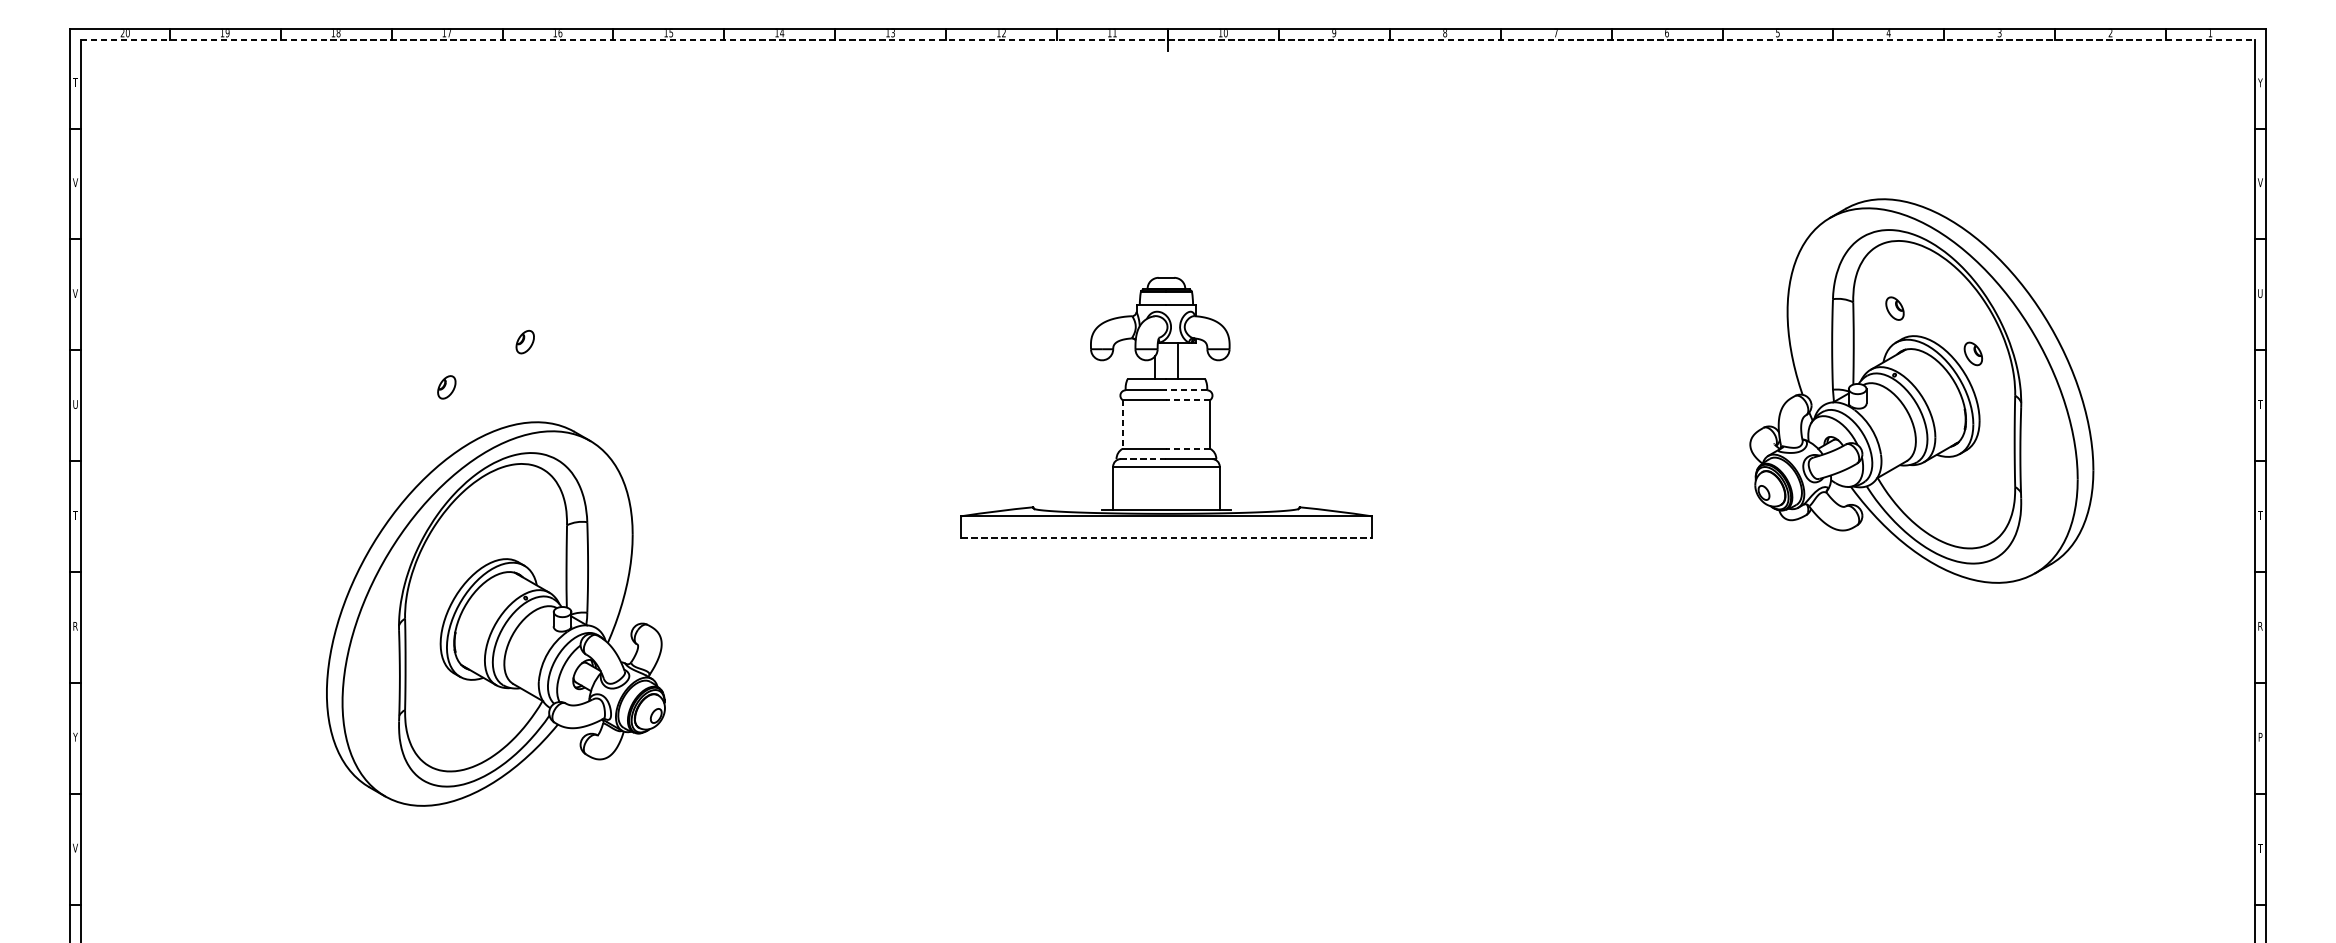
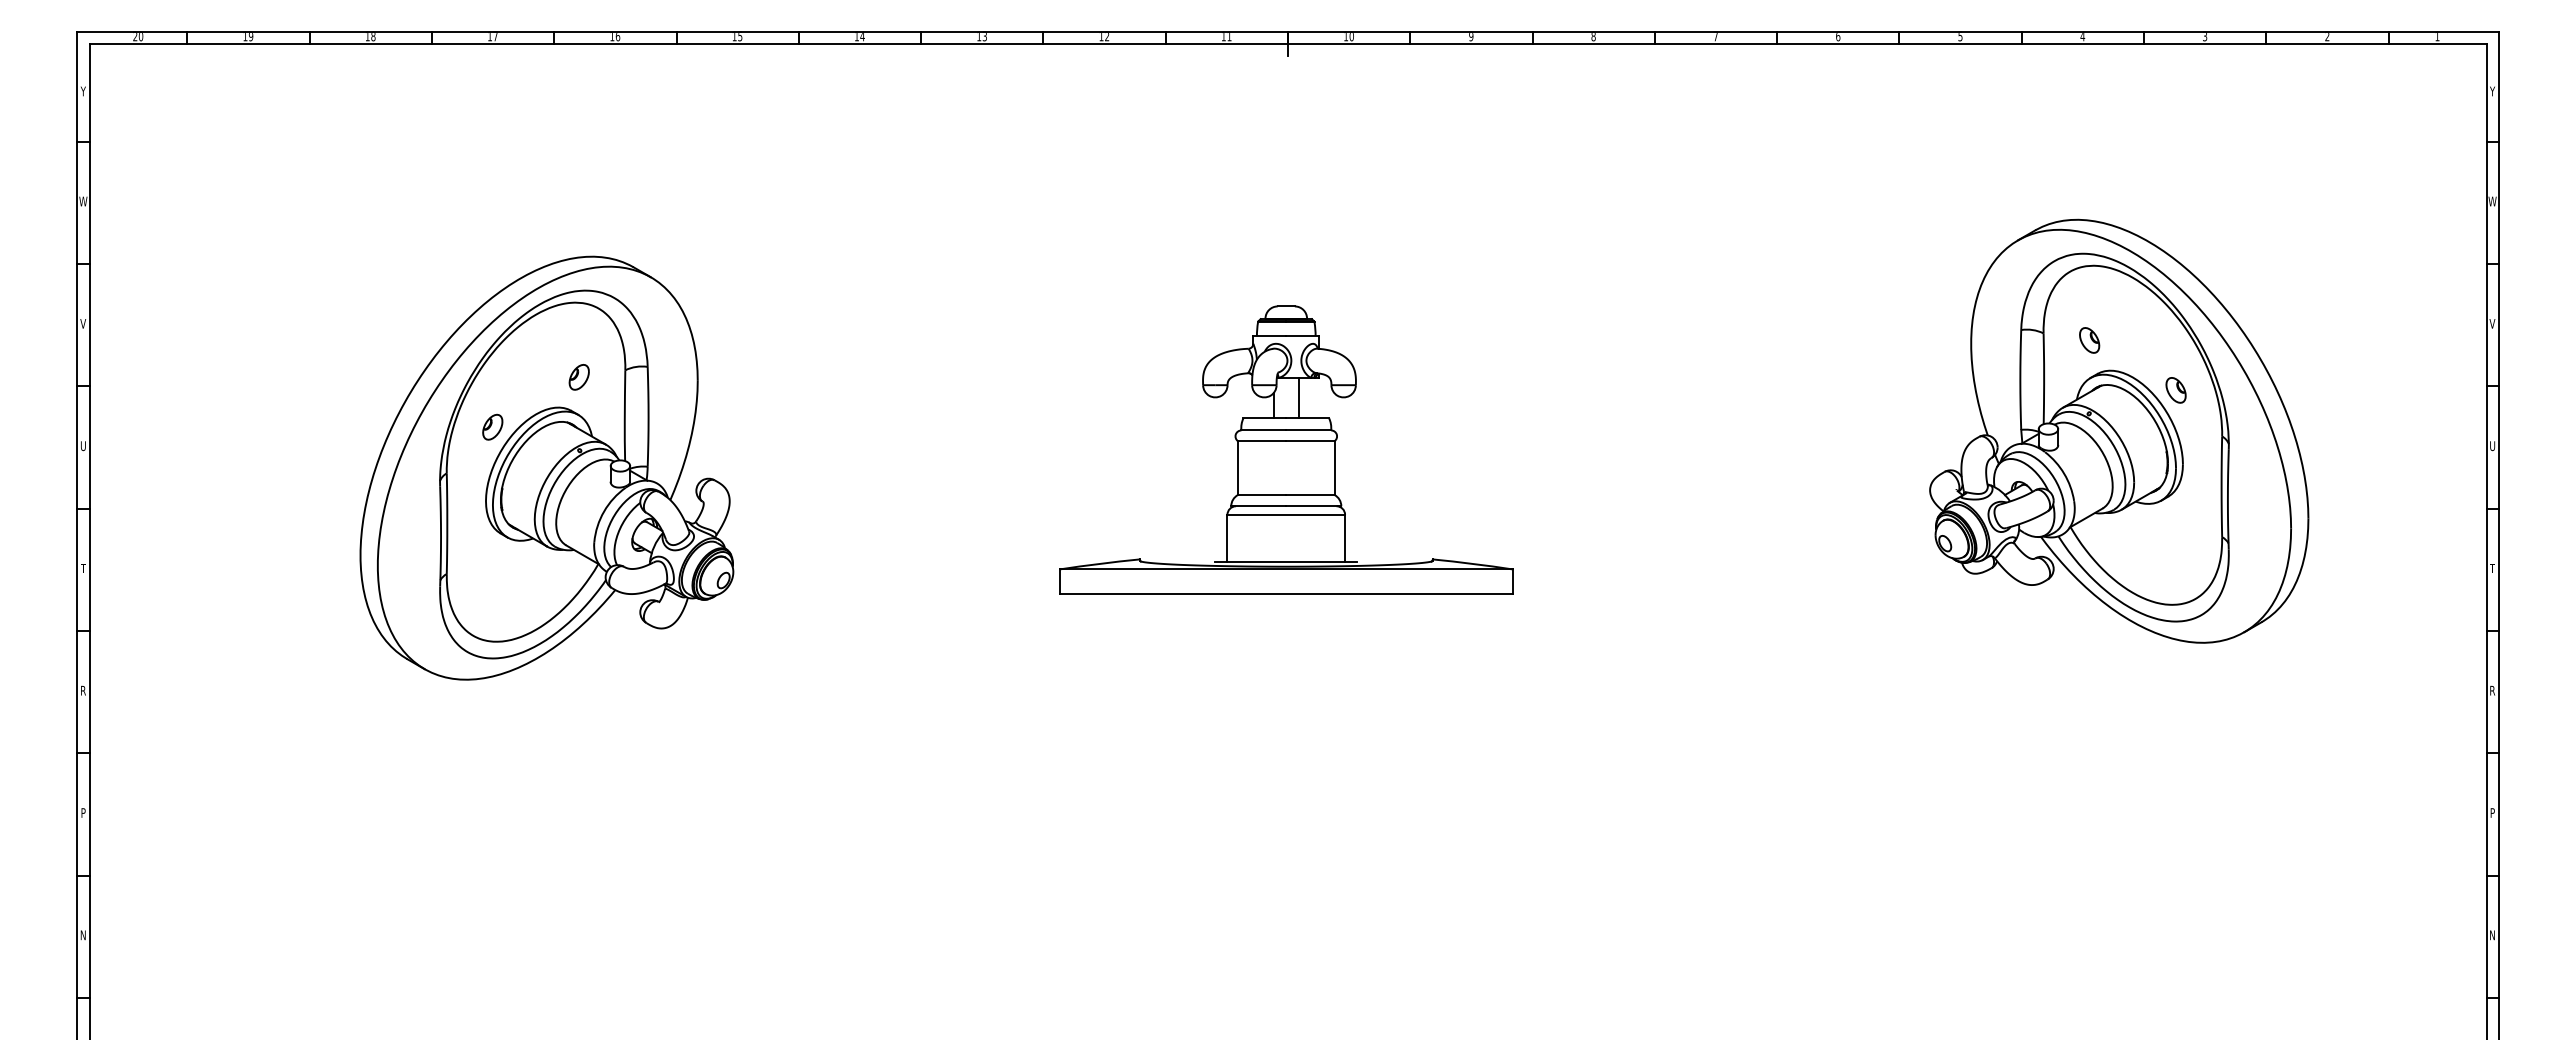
line: (1168, 39) -> (1288, 43), dashed -> solid
text: (74, 82) -> (82, 91), T -> Y
text: (75, 182) -> (83, 201), V -> W
text: (2260, 182) -> (2492, 201), V -> W
text: (2260, 293) -> (2492, 323), U -> V
line: (1186, 390) -> (1308, 430), dashed -> solid
line: (1187, 400) -> (1309, 441), dashed -> solid
text: (2260, 404) -> (2492, 446), T -> U
line: (1122, 424) -> (1237, 468), dashed -> solid
line: (1187, 449) -> (1309, 495), dashed -> solid
line: (1141, 459) -> (1258, 506), dashed -> solid
line: (1166, 538) -> (1286, 593), dashed -> solid
part: (495, 613) -> (546, 467), moved
text: (74, 736) -> (82, 812), Y -> P
text: (75, 848) -> (83, 935), V -> N
text: (2260, 848) -> (2492, 935), T -> N

